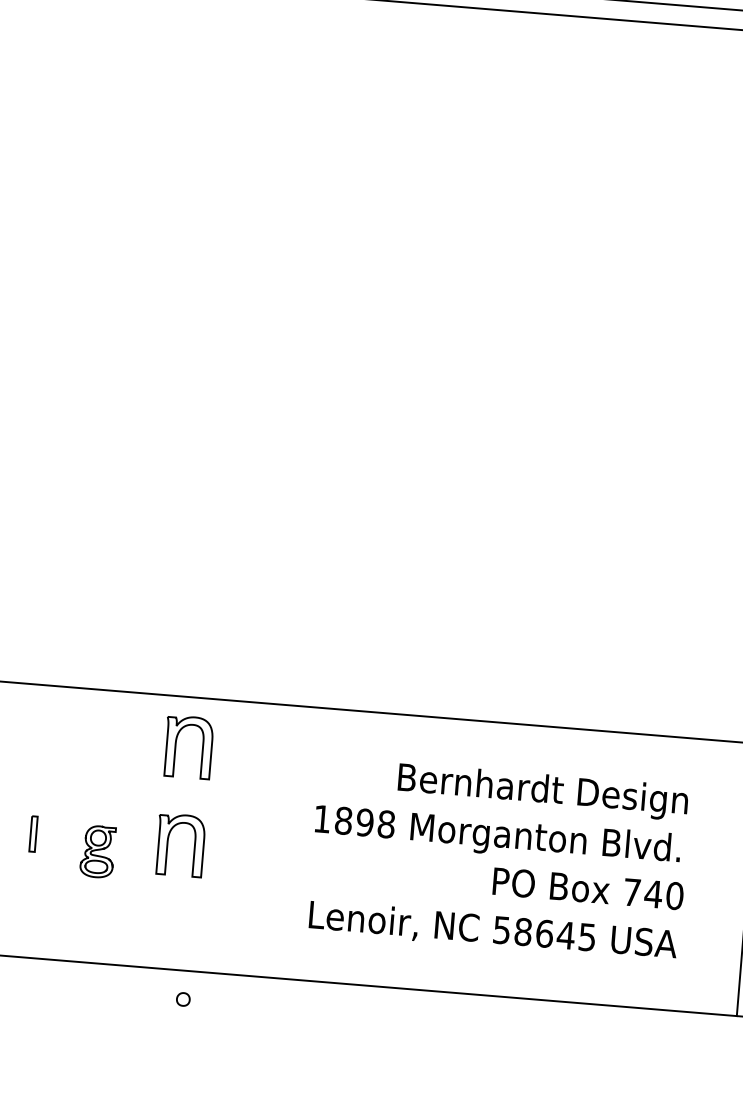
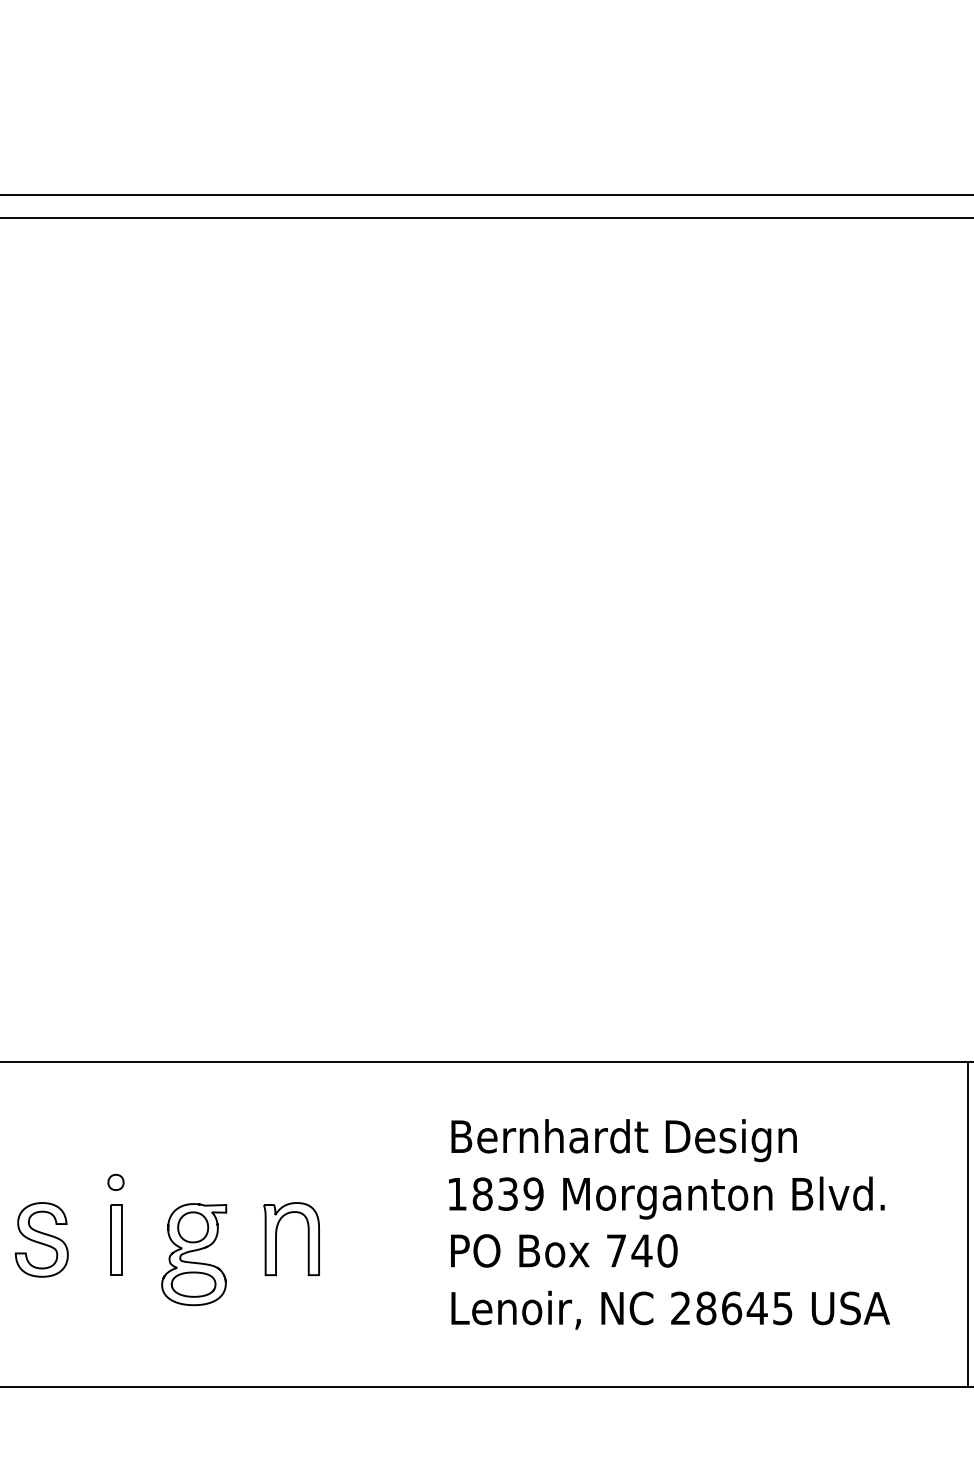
part: (175, 746) -> (276, 1122), removed
text: (542, 791) -> (623, 1140), moved
text: (375, 822) -> (520, 1193), 1898 -> 1839
part: (33, 833) -> (116, 1239), size x1.67
part: (98, 851) -> (194, 1254), size x1.67
text: (588, 888) -> (564, 1250), moved
text: (501, 930) -> (680, 1308), 58645 -> 28645
part: (182, 998) -> (115, 1181), moved

